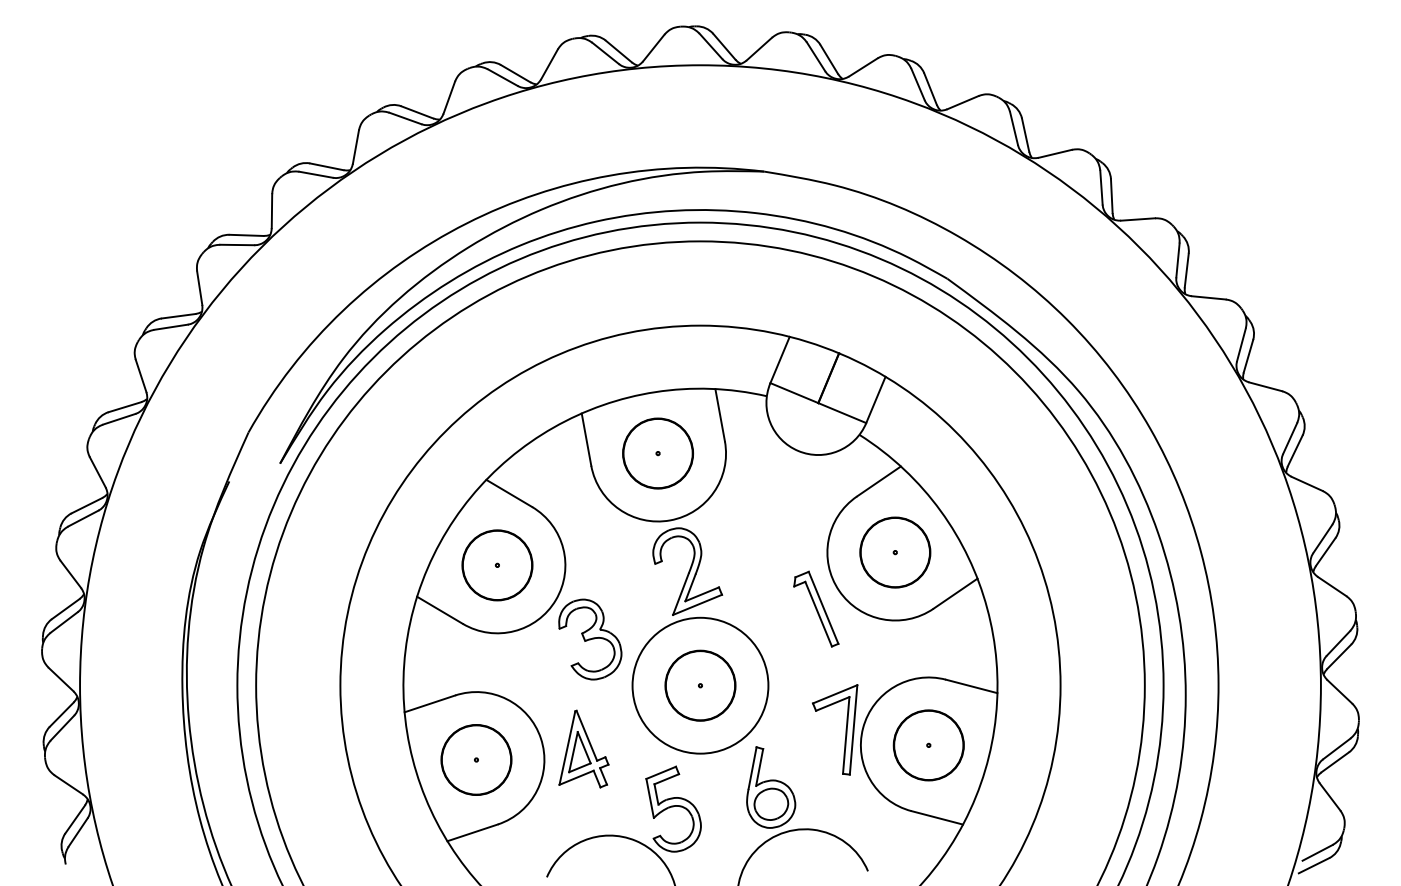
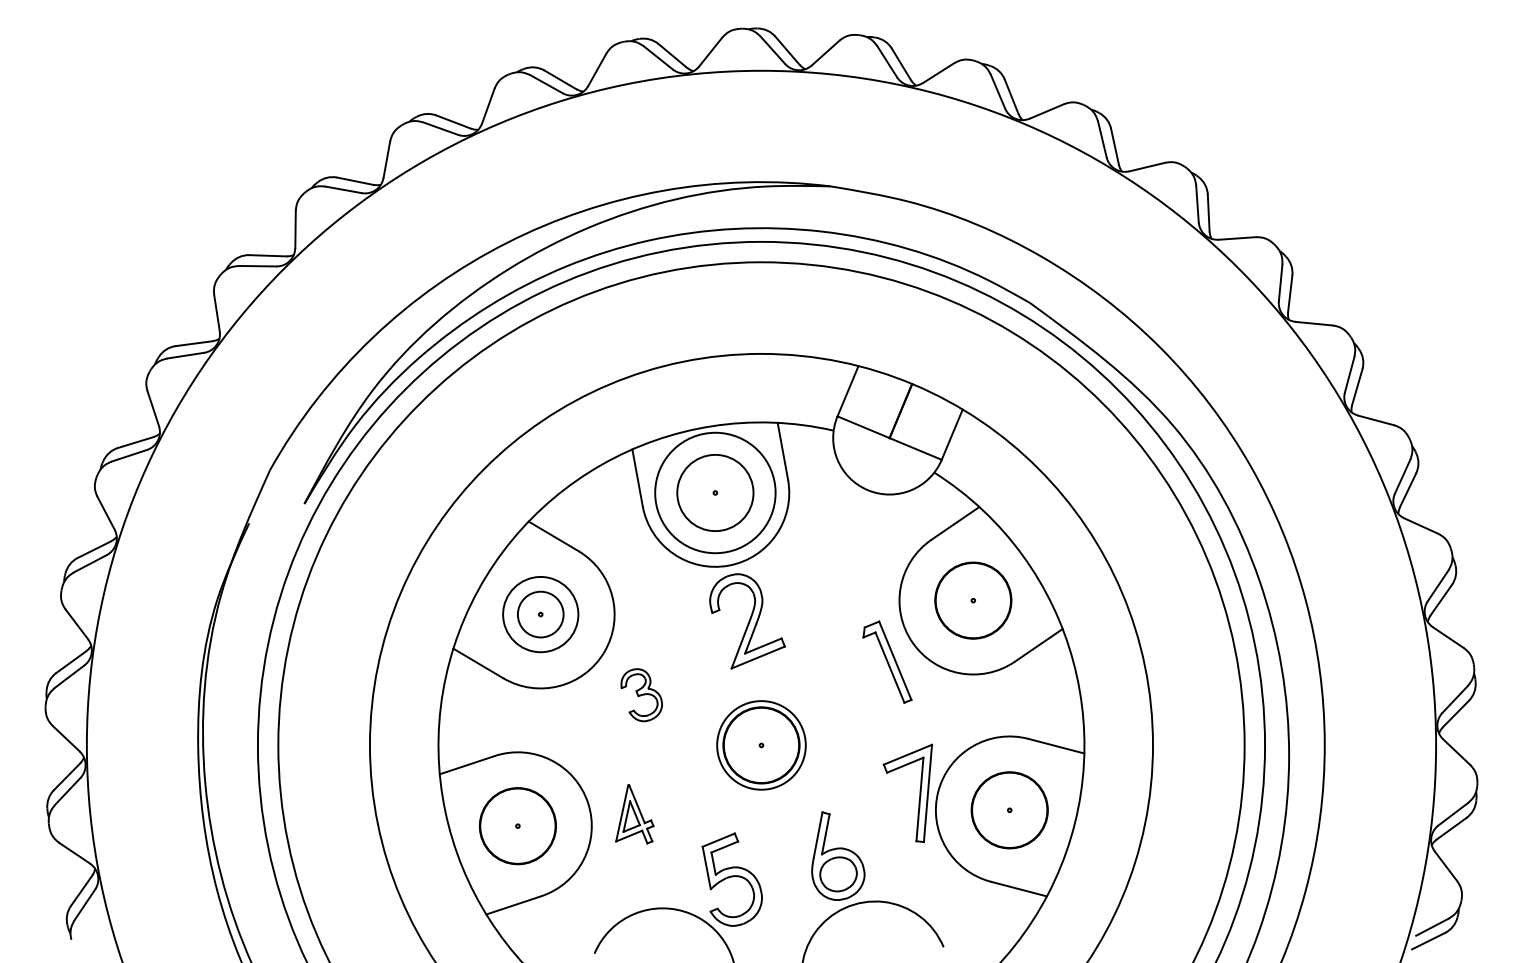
circle: (657, 453) -> (714, 492), size x1.6
circle: (497, 565) -> (540, 614), size x0.6
part: (590, 639) -> (641, 695), size x0.6
circle: (700, 685) -> (761, 745), size x0.6
part: (583, 748) -> (634, 813), size x0.7

